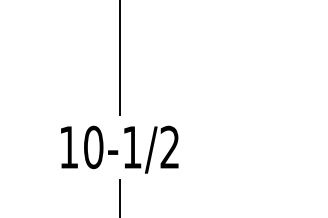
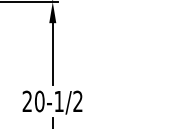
text: (67, 145) -> (26, 100), 10-1/2 -> 20-1/2

